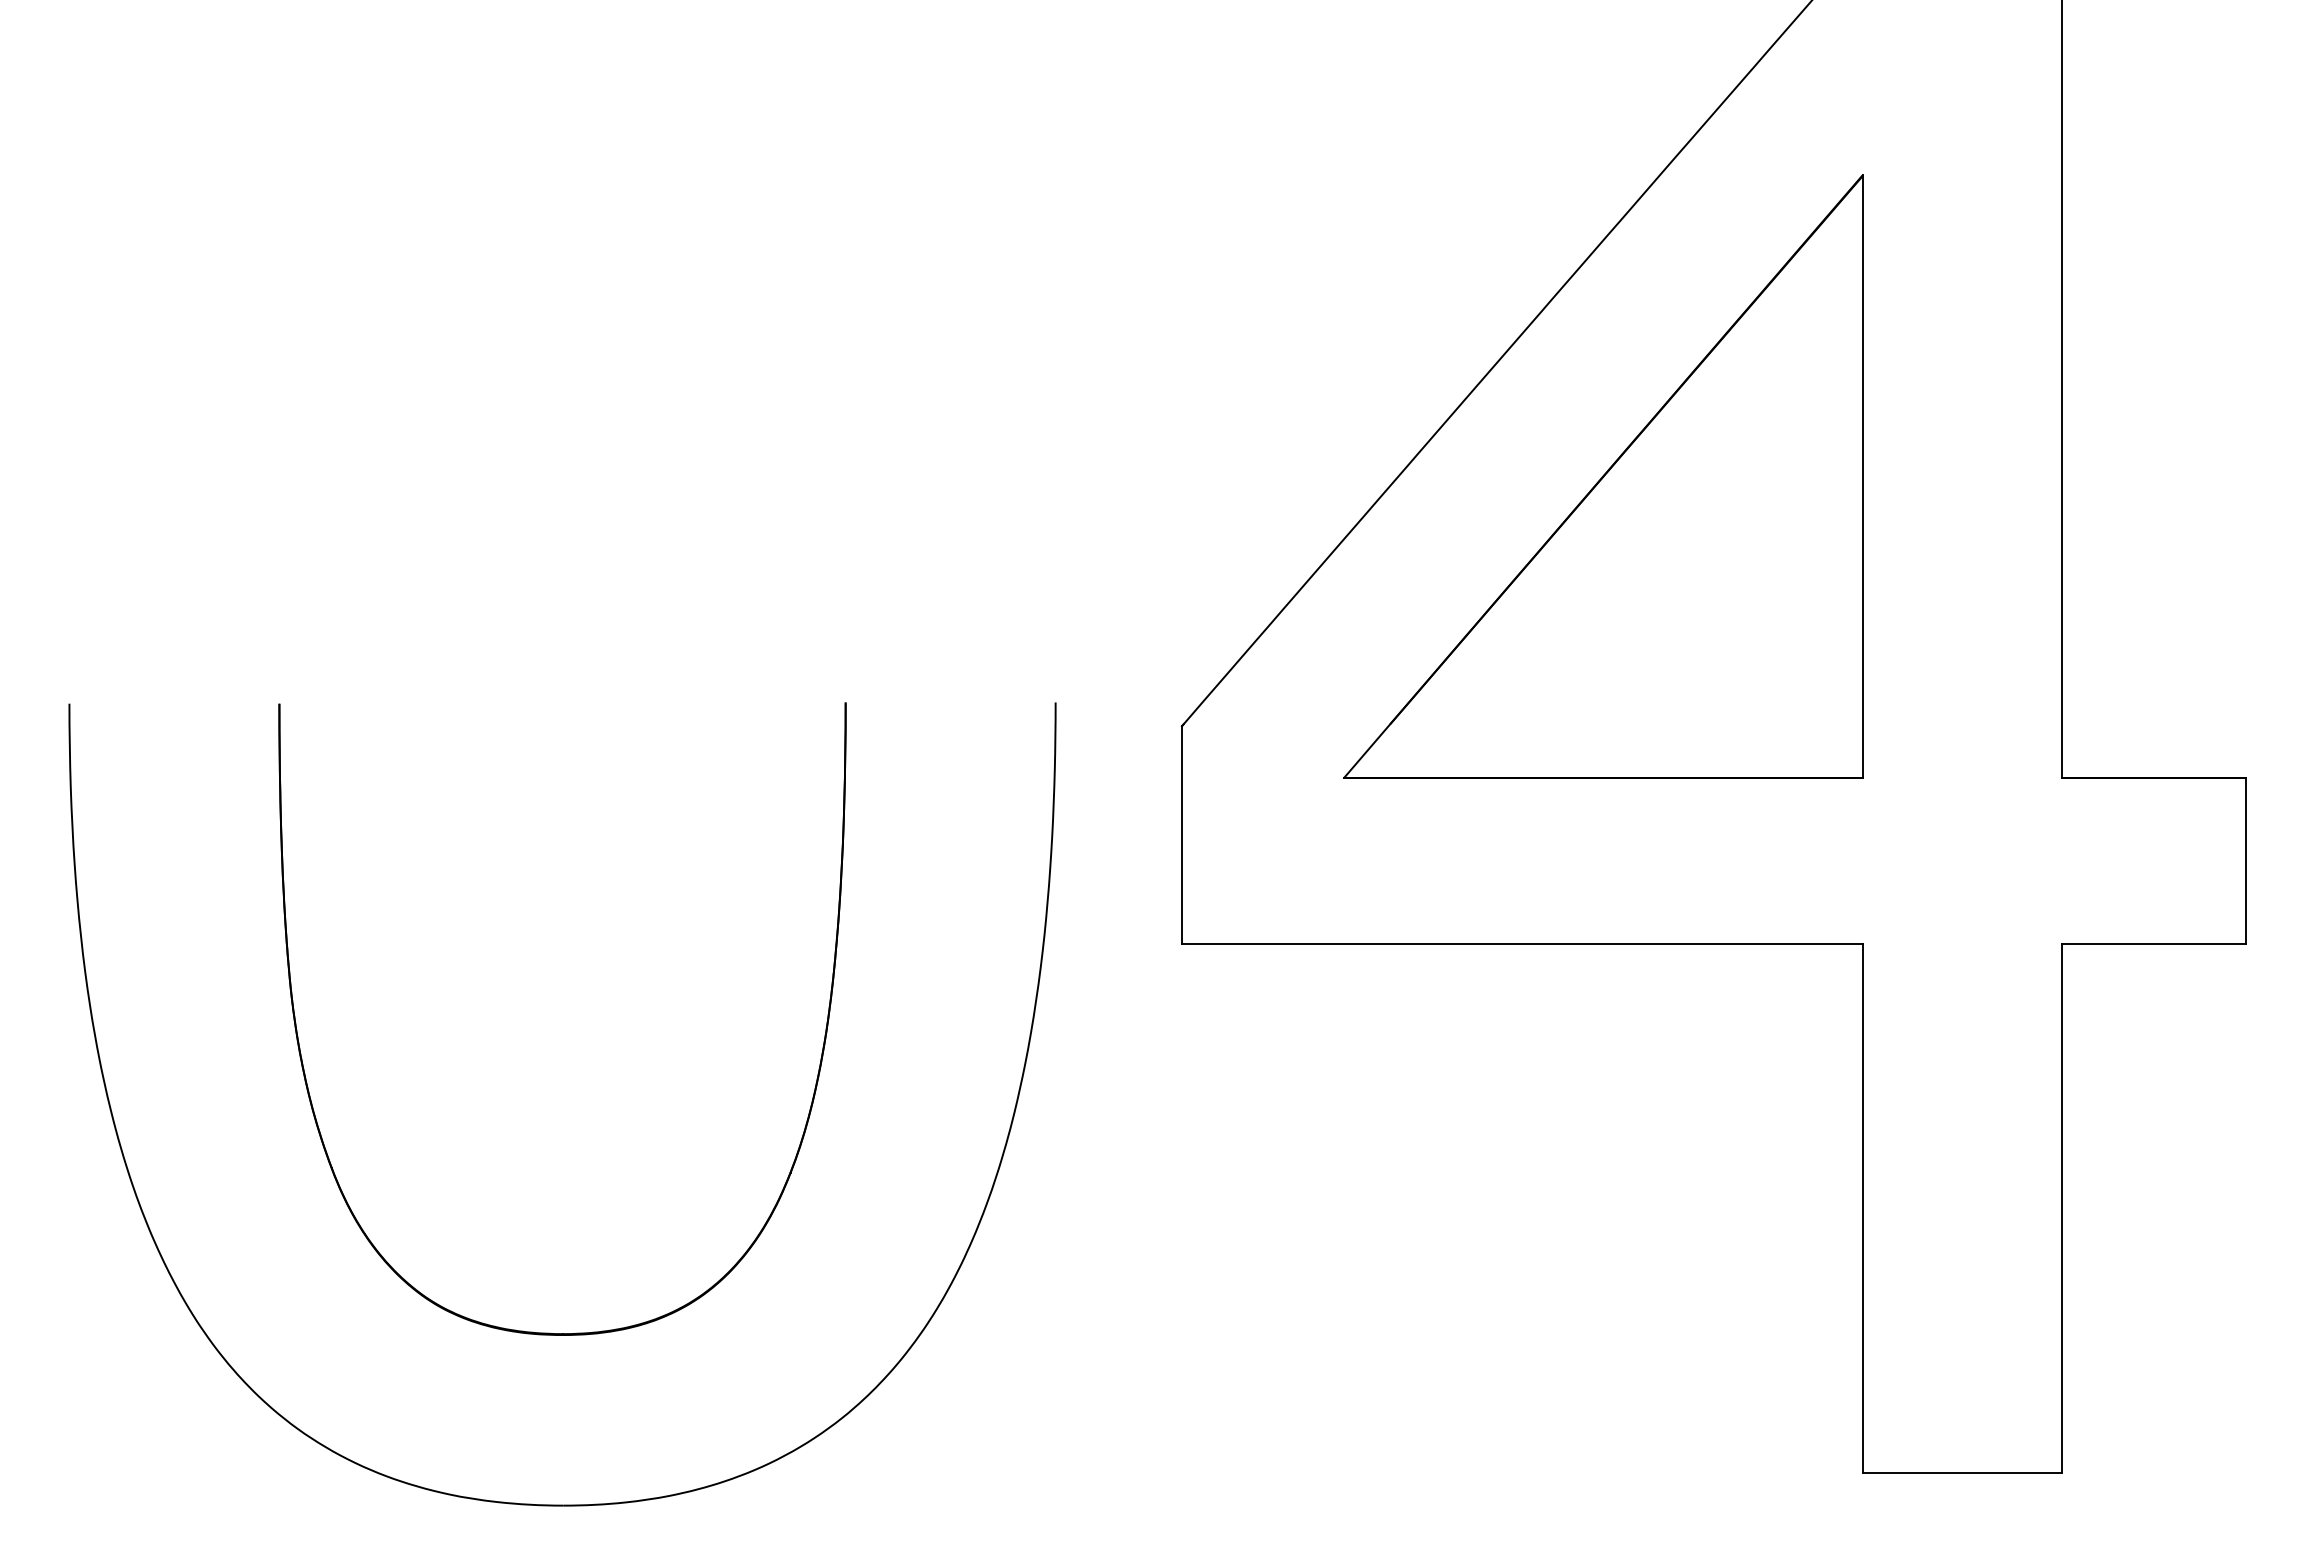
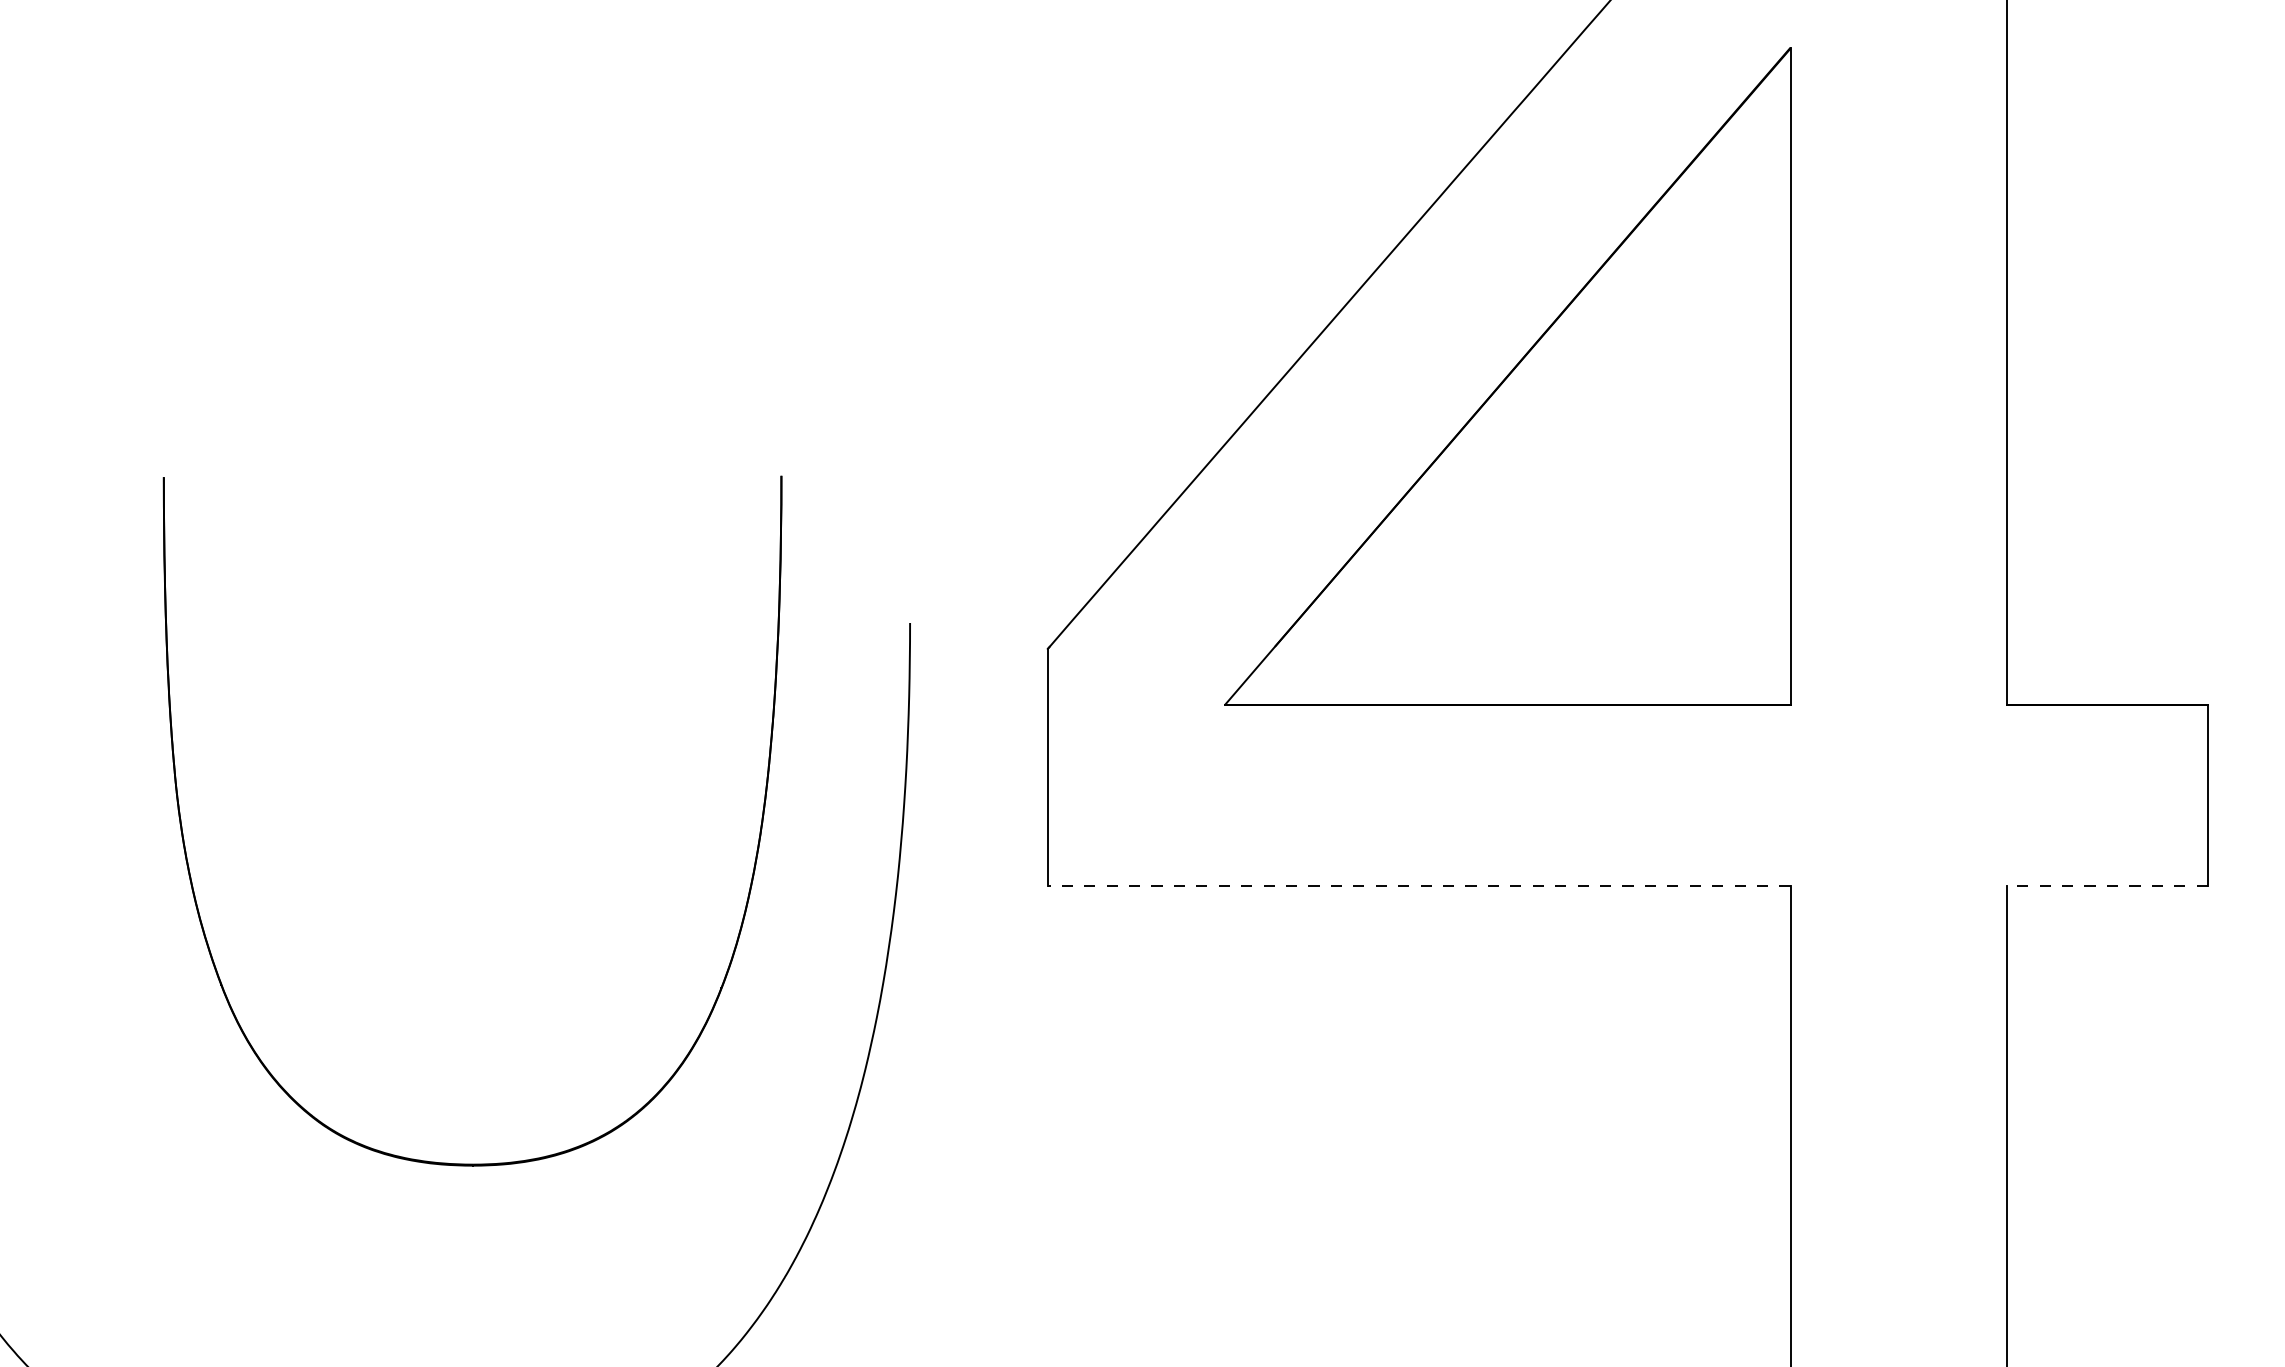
line: (1522, 944) -> (1419, 886), solid -> dashed
line: (2153, 944) -> (2107, 886), solid -> dashed
part: (818, 1068) -> (751, 874), moved

